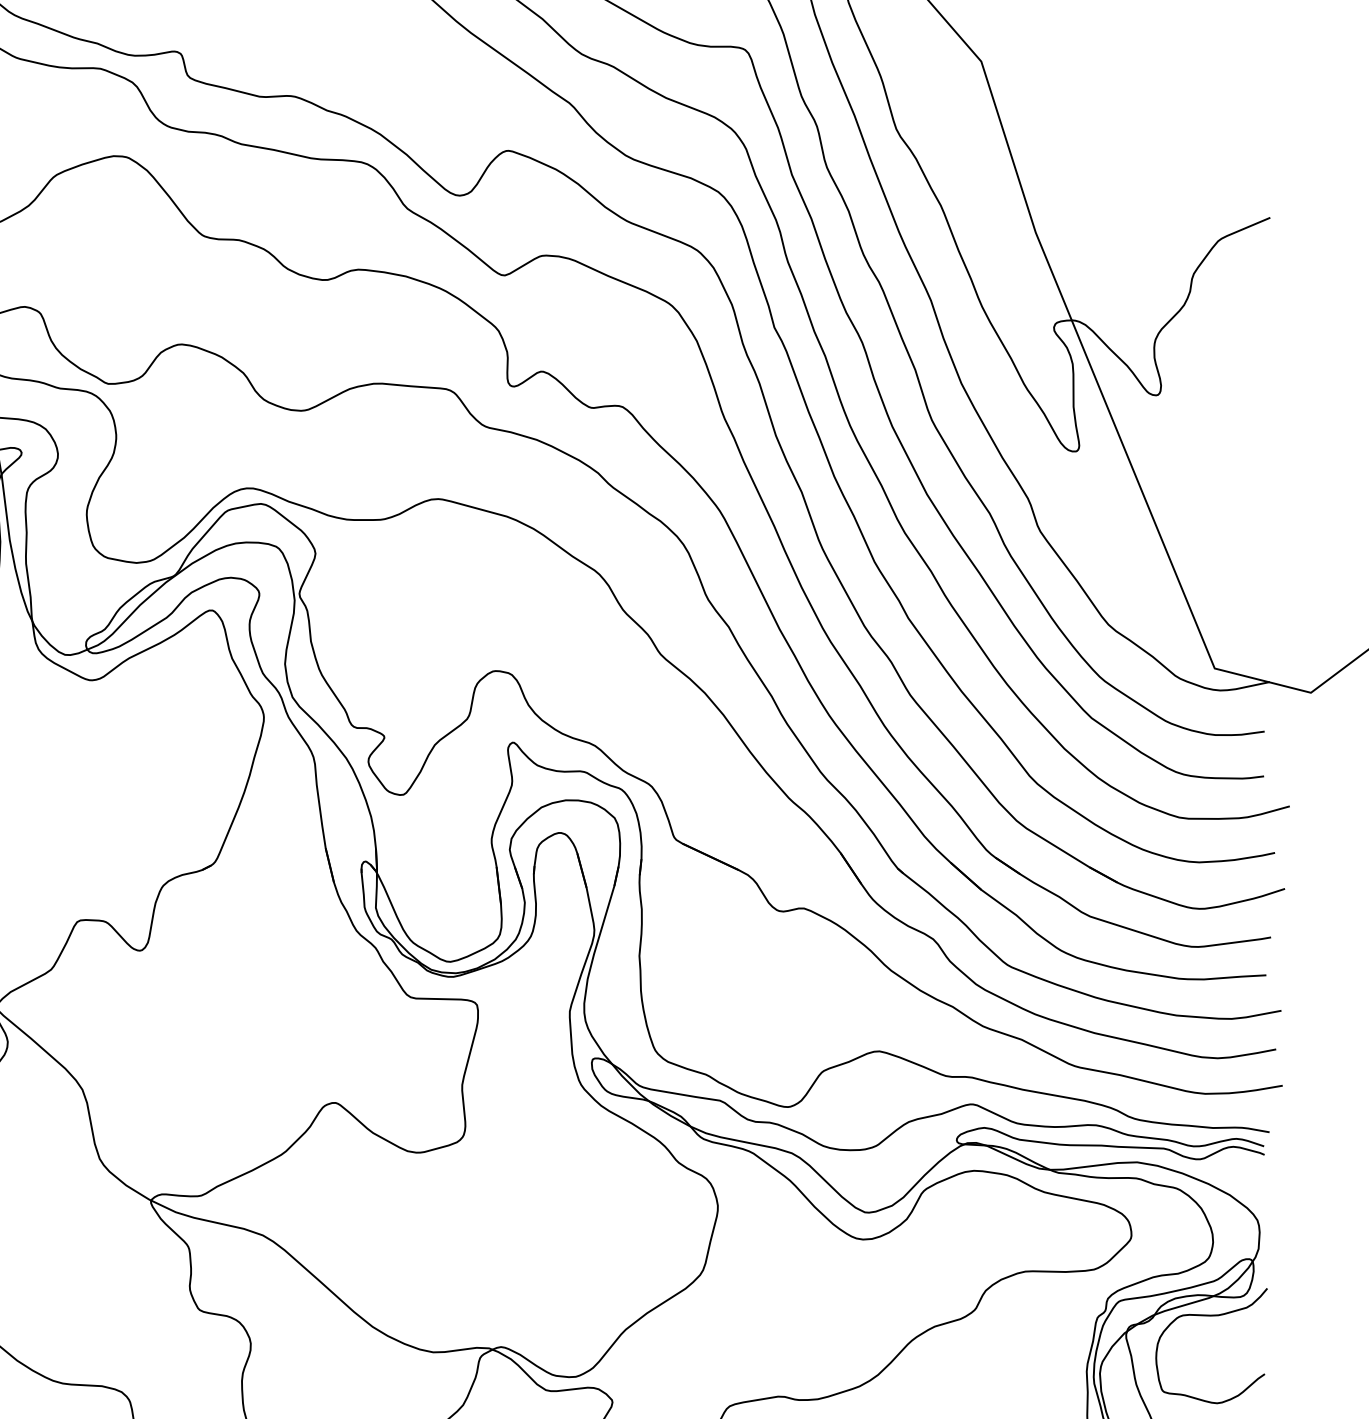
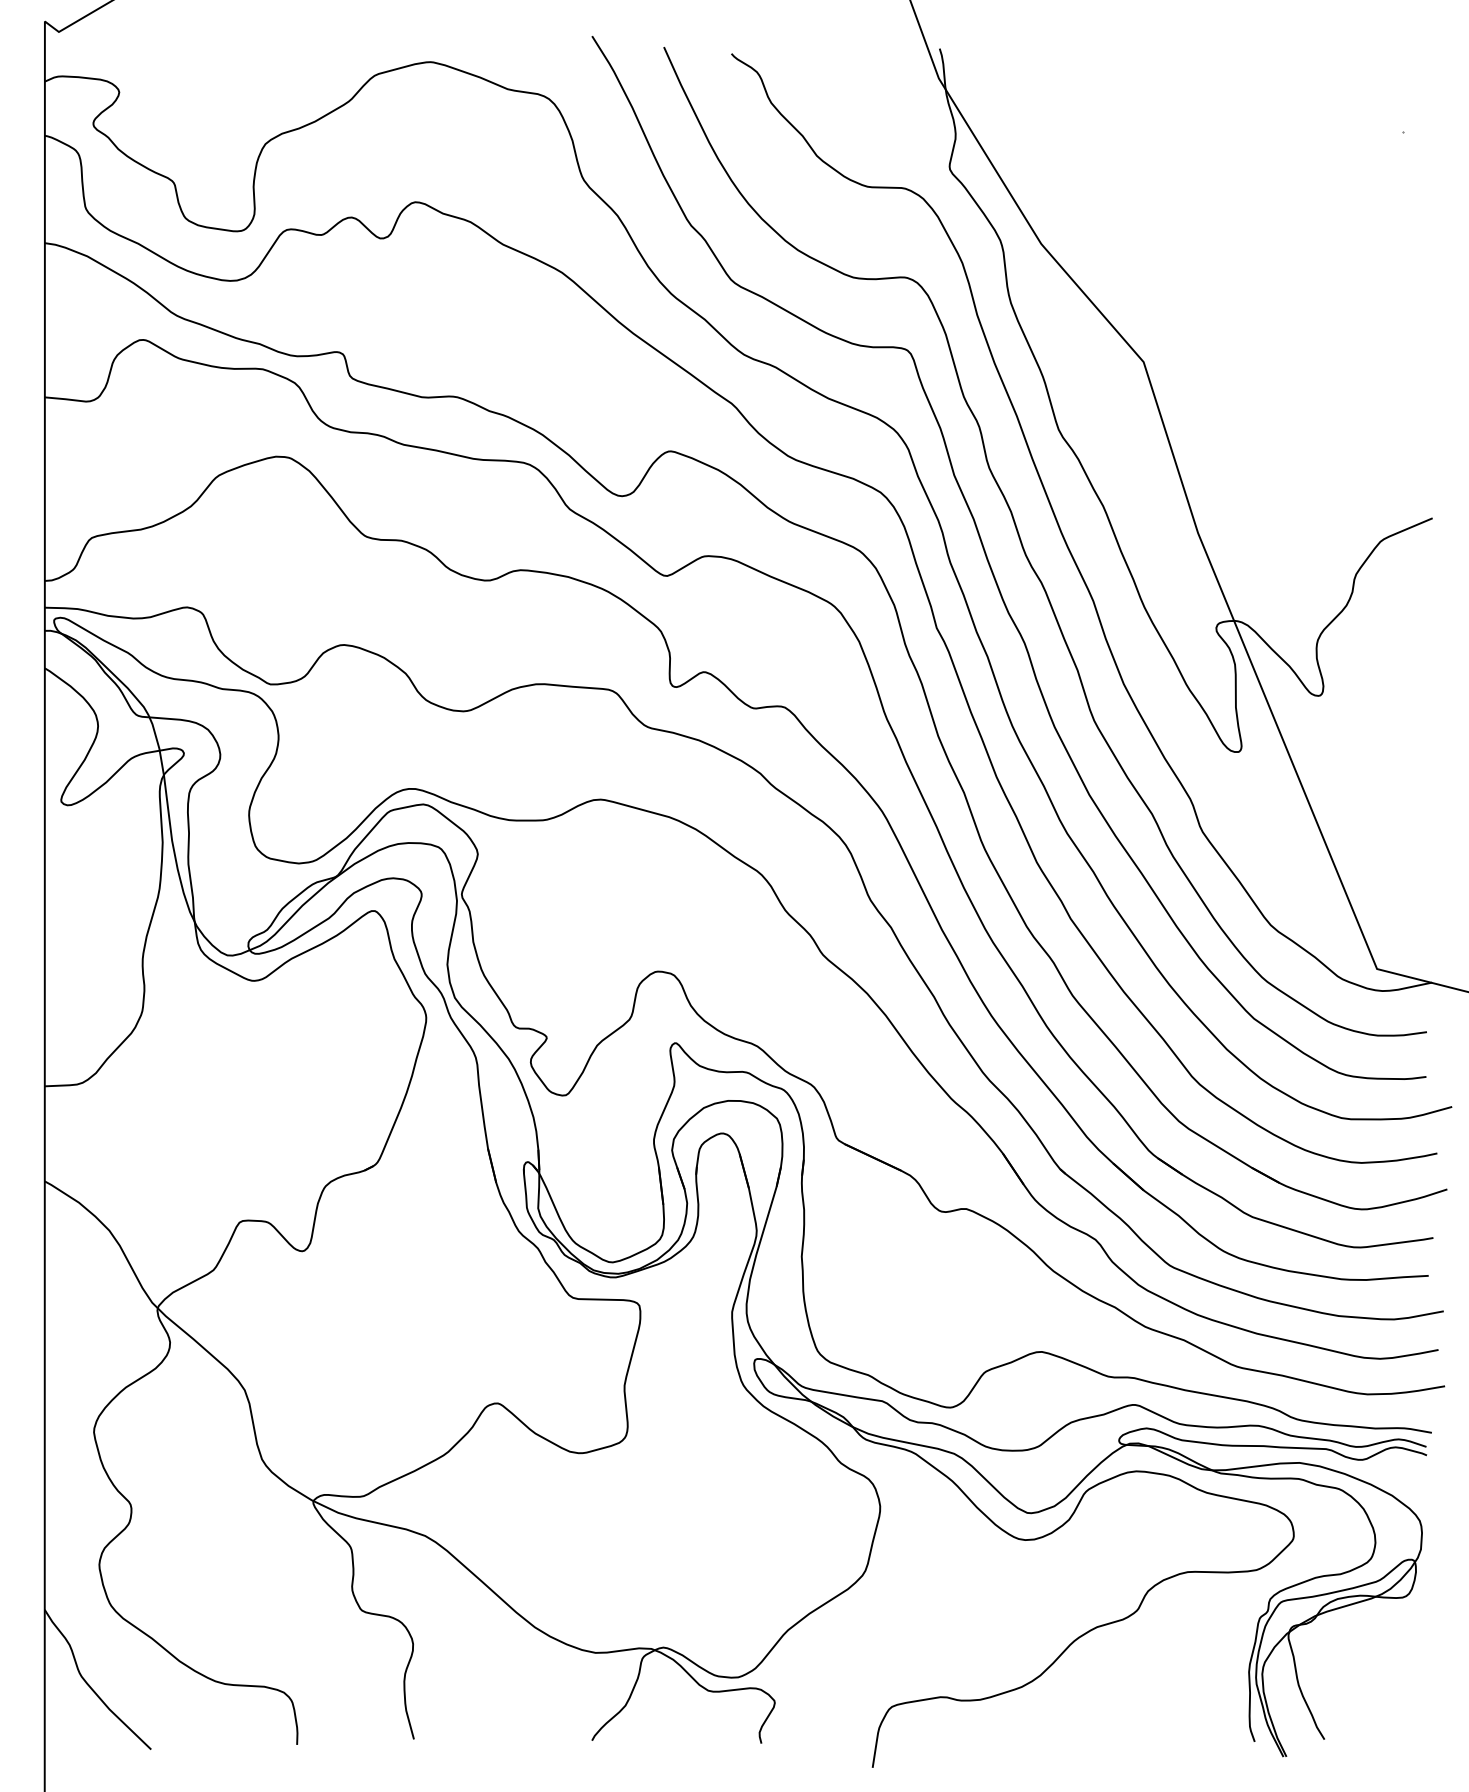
curve: (1211, 1316) -> (1373, 1617), removed

